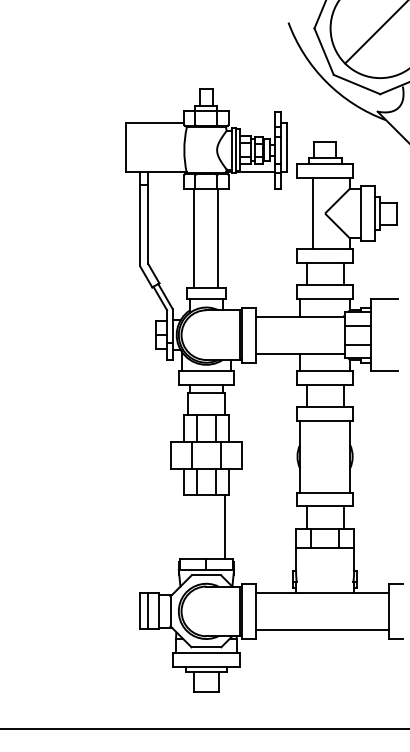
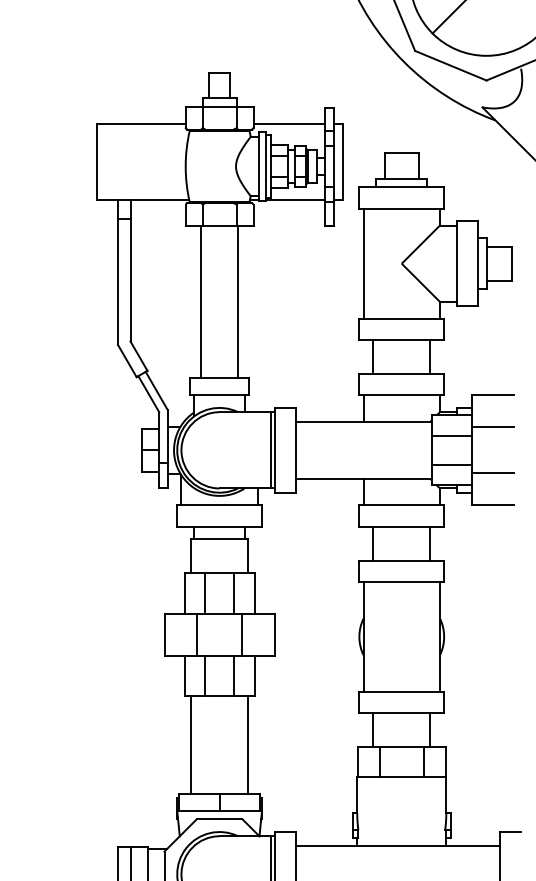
line: (251, 122) -> (288, 123), added
line: (313, 213) -> (364, 263), moved
line: (384, 320) -> (492, 427), added
line: (384, 350) -> (492, 473), added
line: (187, 526) -> (190, 744), added

